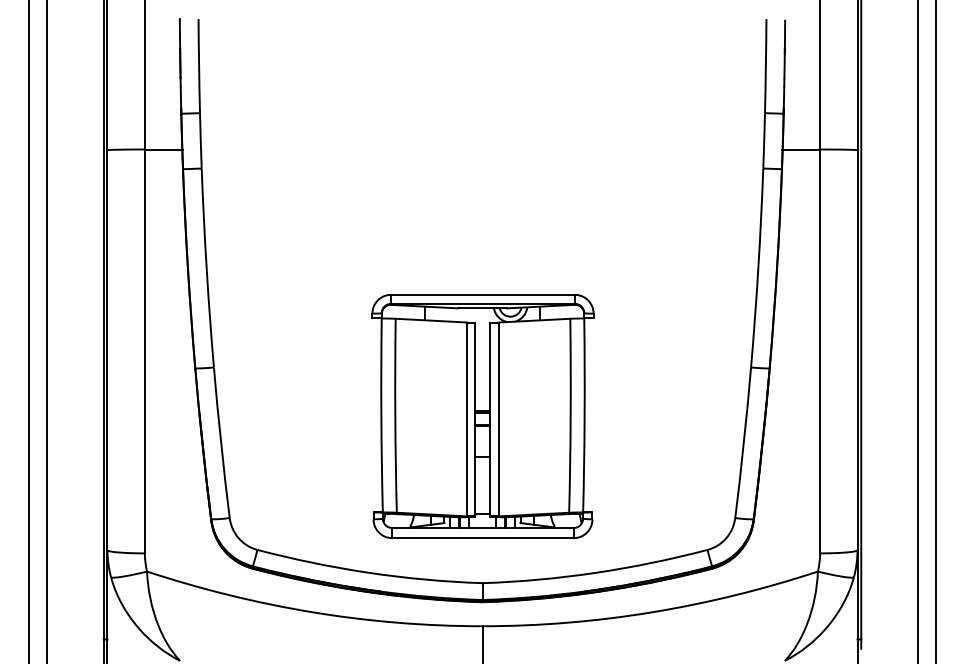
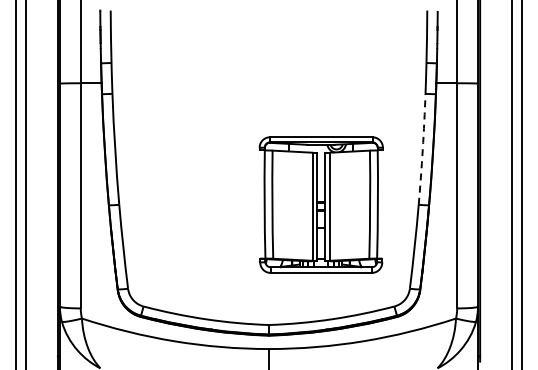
arc: (757, 268) -> (422, 149), solid -> dashed
part: (481, 415) -> (320, 204), moved

